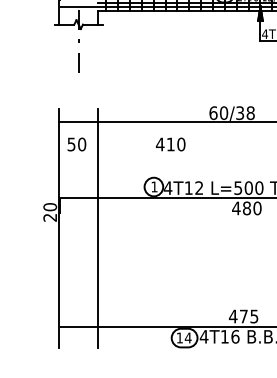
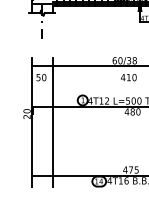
text: (170, 144) -> (128, 77), moved

